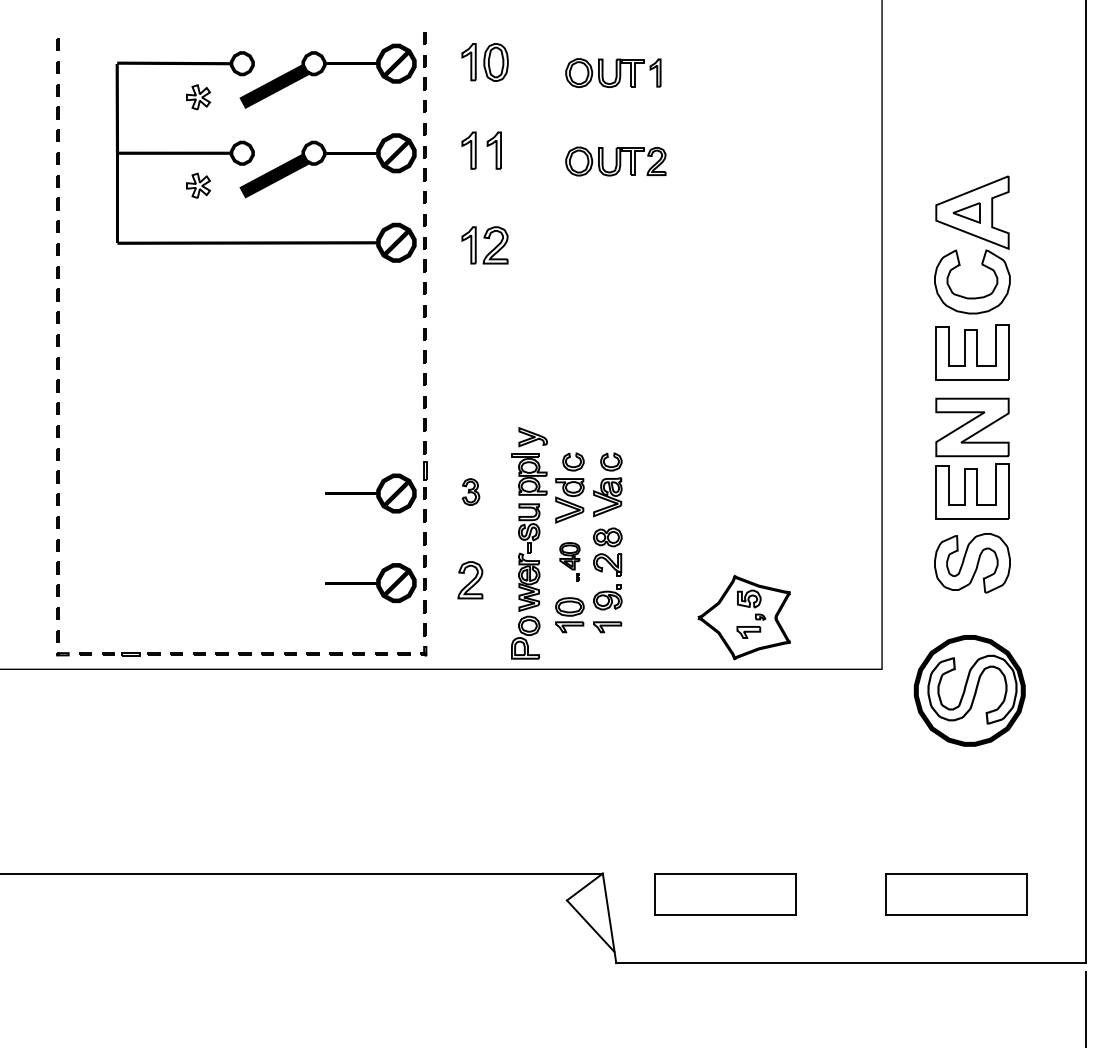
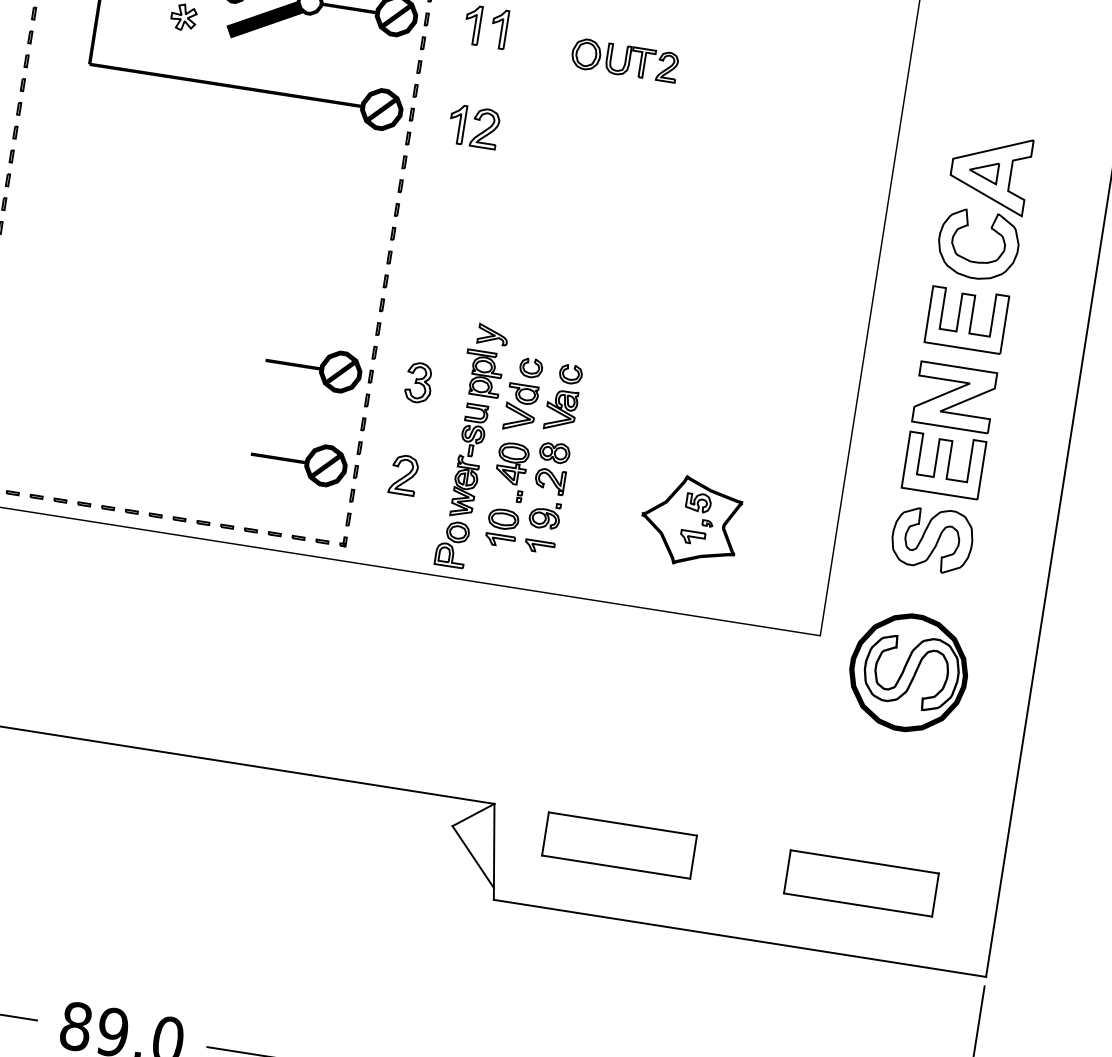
part: (424, 470) -> (373, 352), size x0.62
part: (470, 491) -> (418, 382), size x1.43
part: (569, 561) -> (510, 471), size x1.43
part: (743, 617) -> (689, 521), moved
part: (131, 653) -> (37, 496), size x0.62

